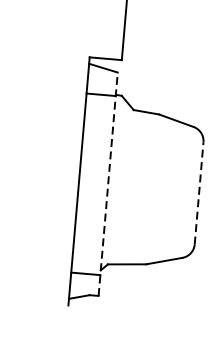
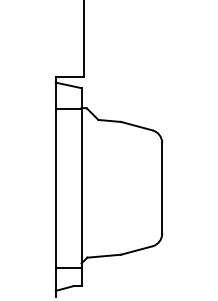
line: (108, 184) -> (81, 187), dashed -> solid
line: (199, 192) -> (162, 187), dashed -> solid

